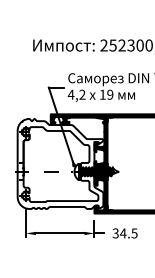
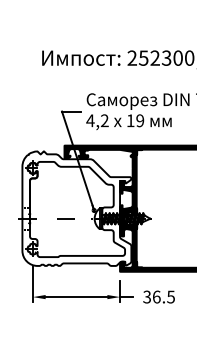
text: (123, 232) -> (156, 296), 34.5 -> 36.5

